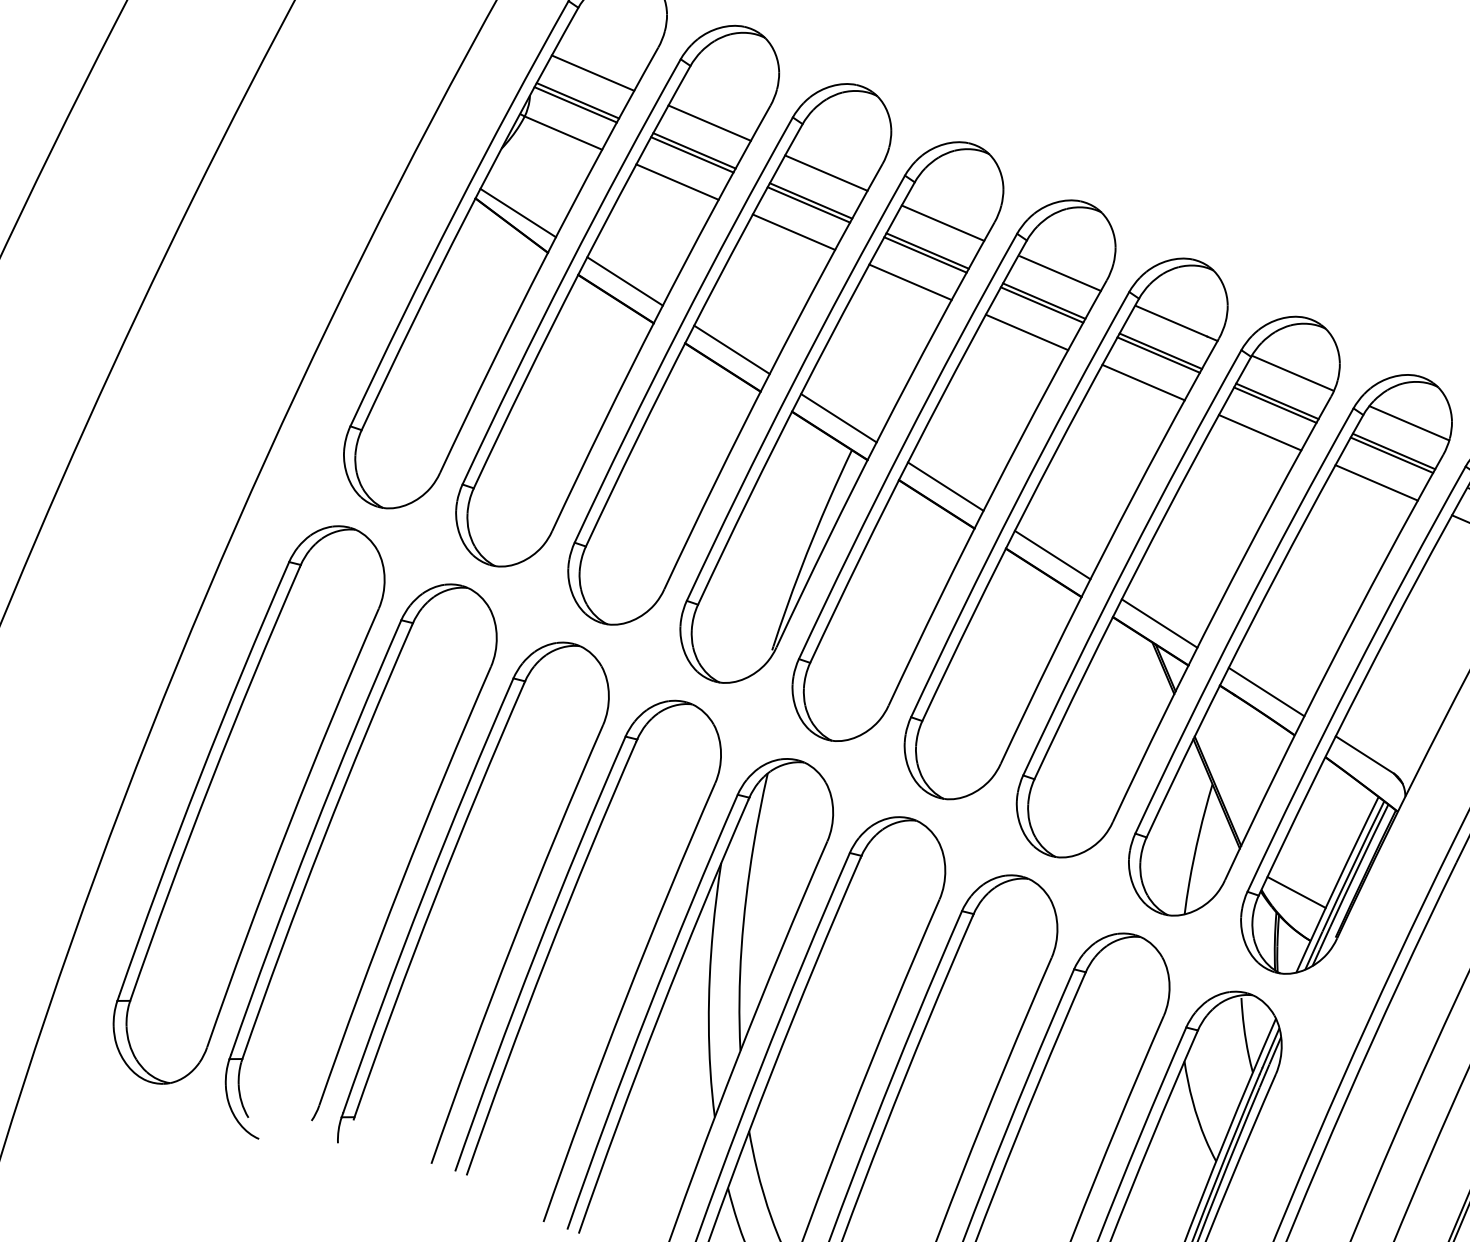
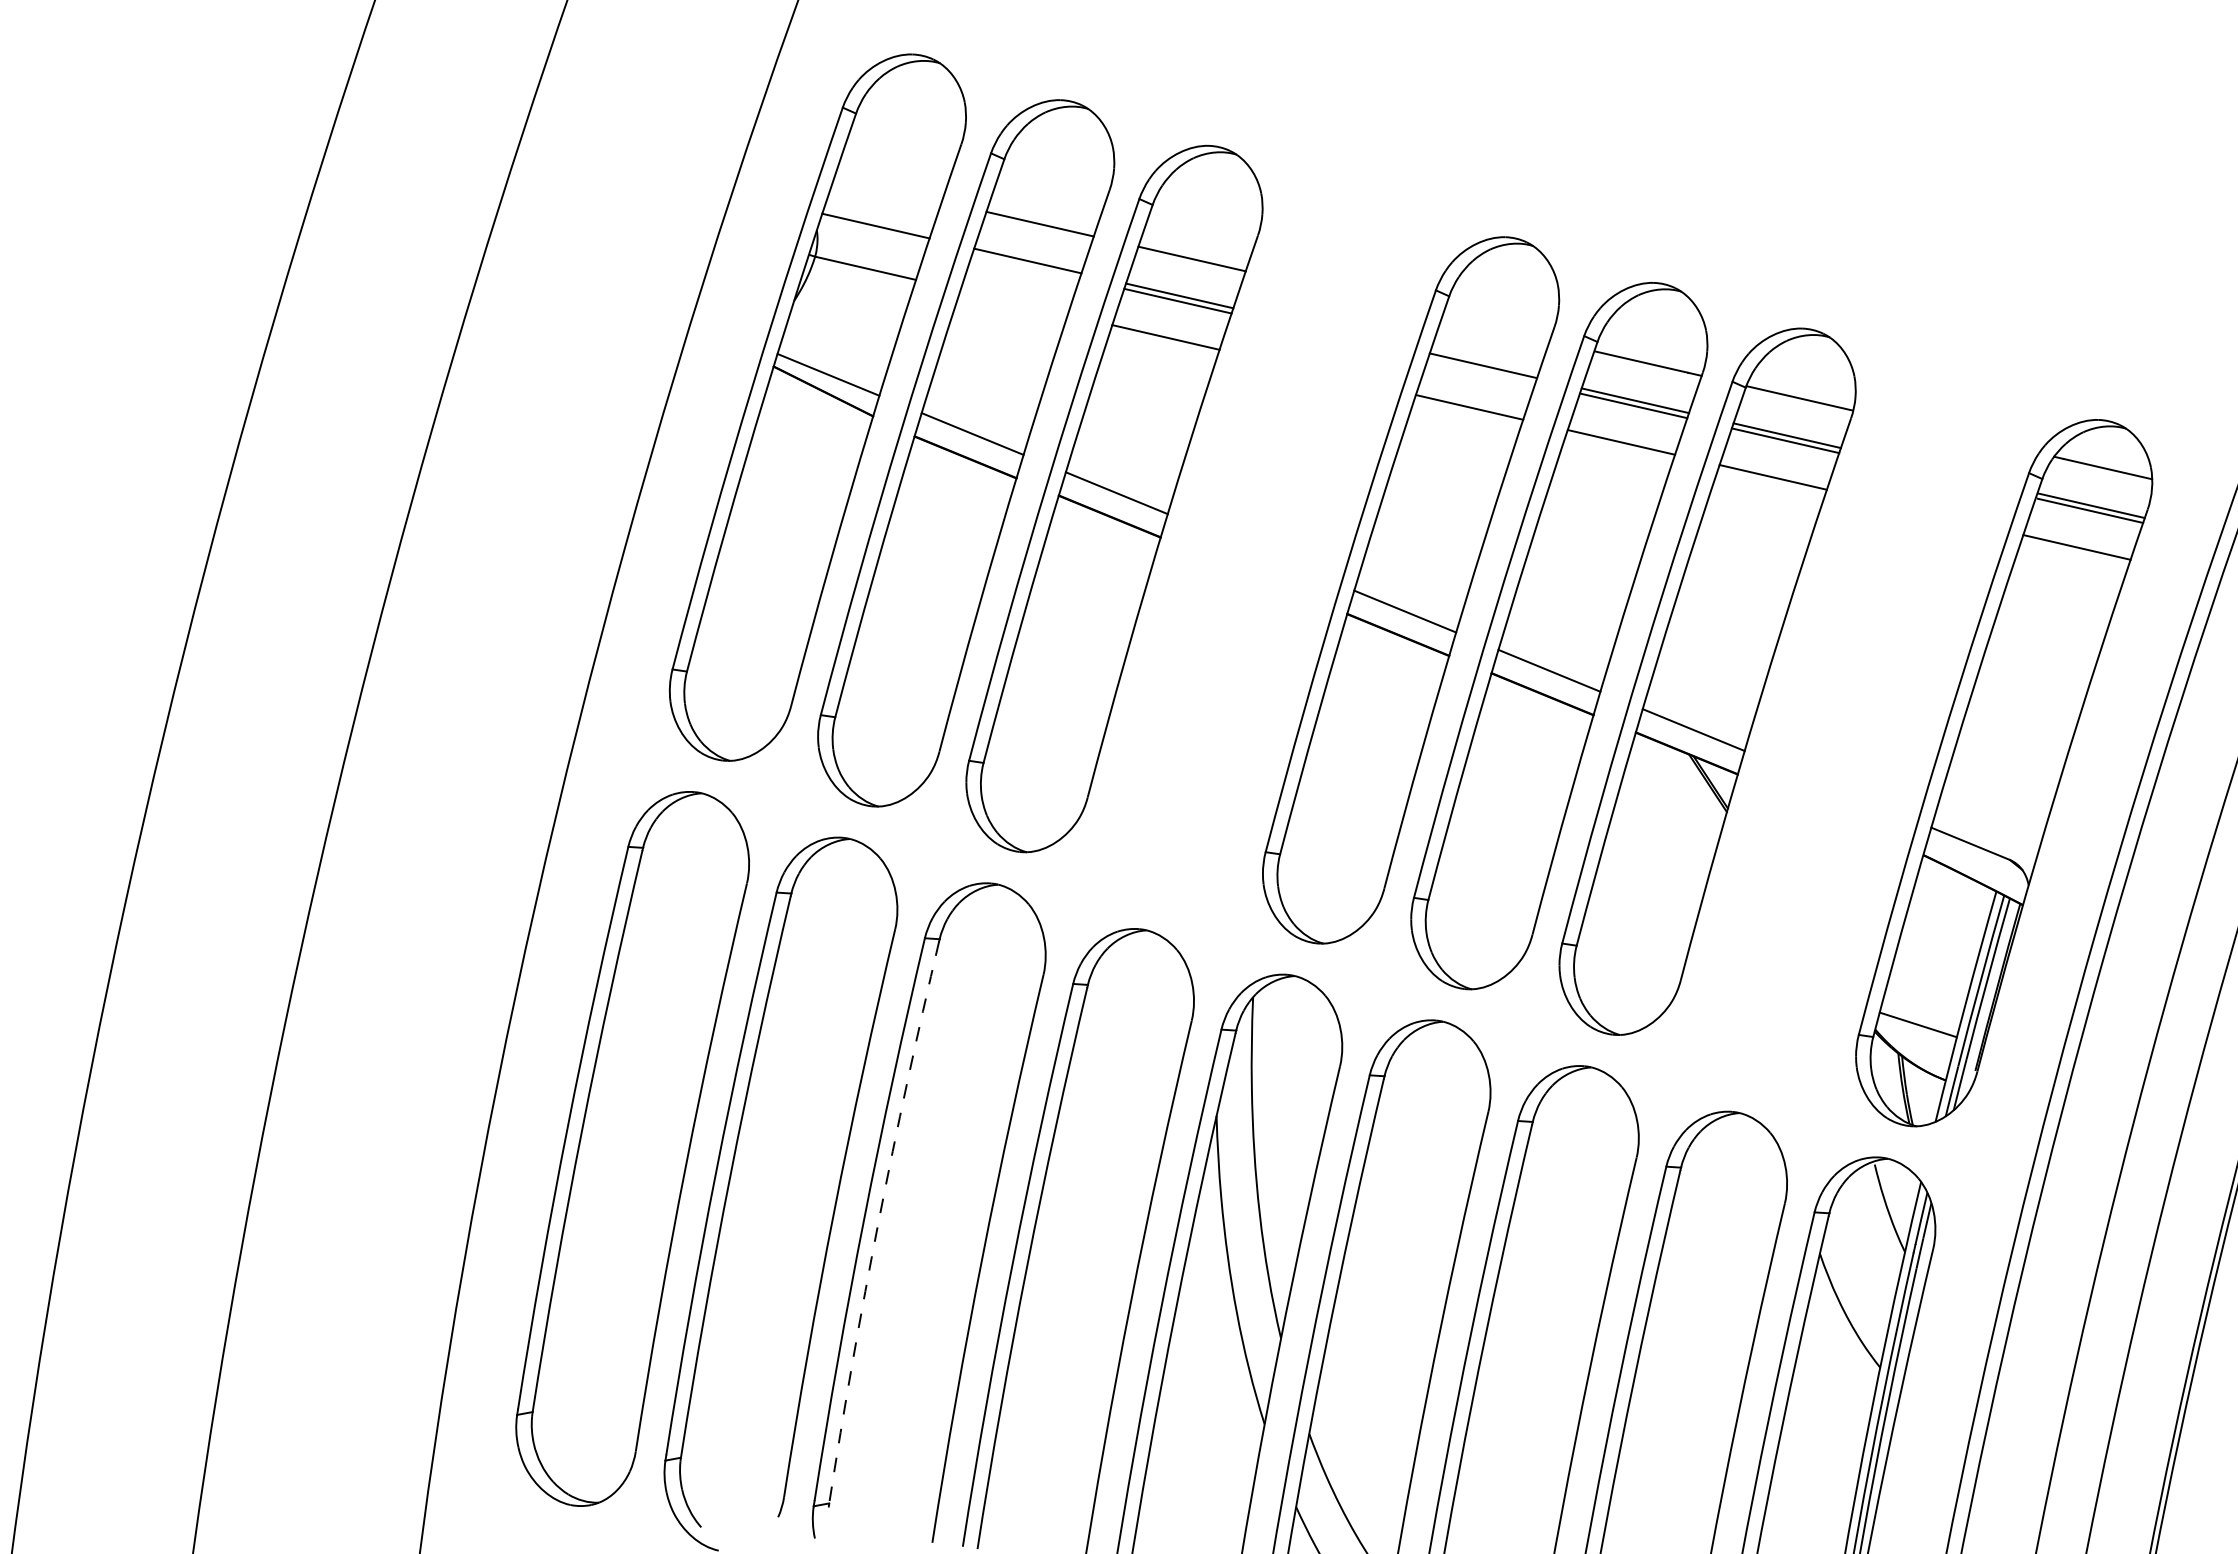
line: (592, 73) -> (887, 189), removed
line: (575, 104) -> (873, 231), removed
line: (691, 154) -> (1025, 266), removed
line: (676, 182) -> (1013, 302), removed
line: (1060, 273) -> (1496, 328), removed
line: (1041, 304) -> (1481, 370), removed
part: (841, 412) -> (1262, 544), removed
part: (1289, 645) -> (1855, 727), removed
arc: (435, 898) -> (878, 1221), solid -> dashed

